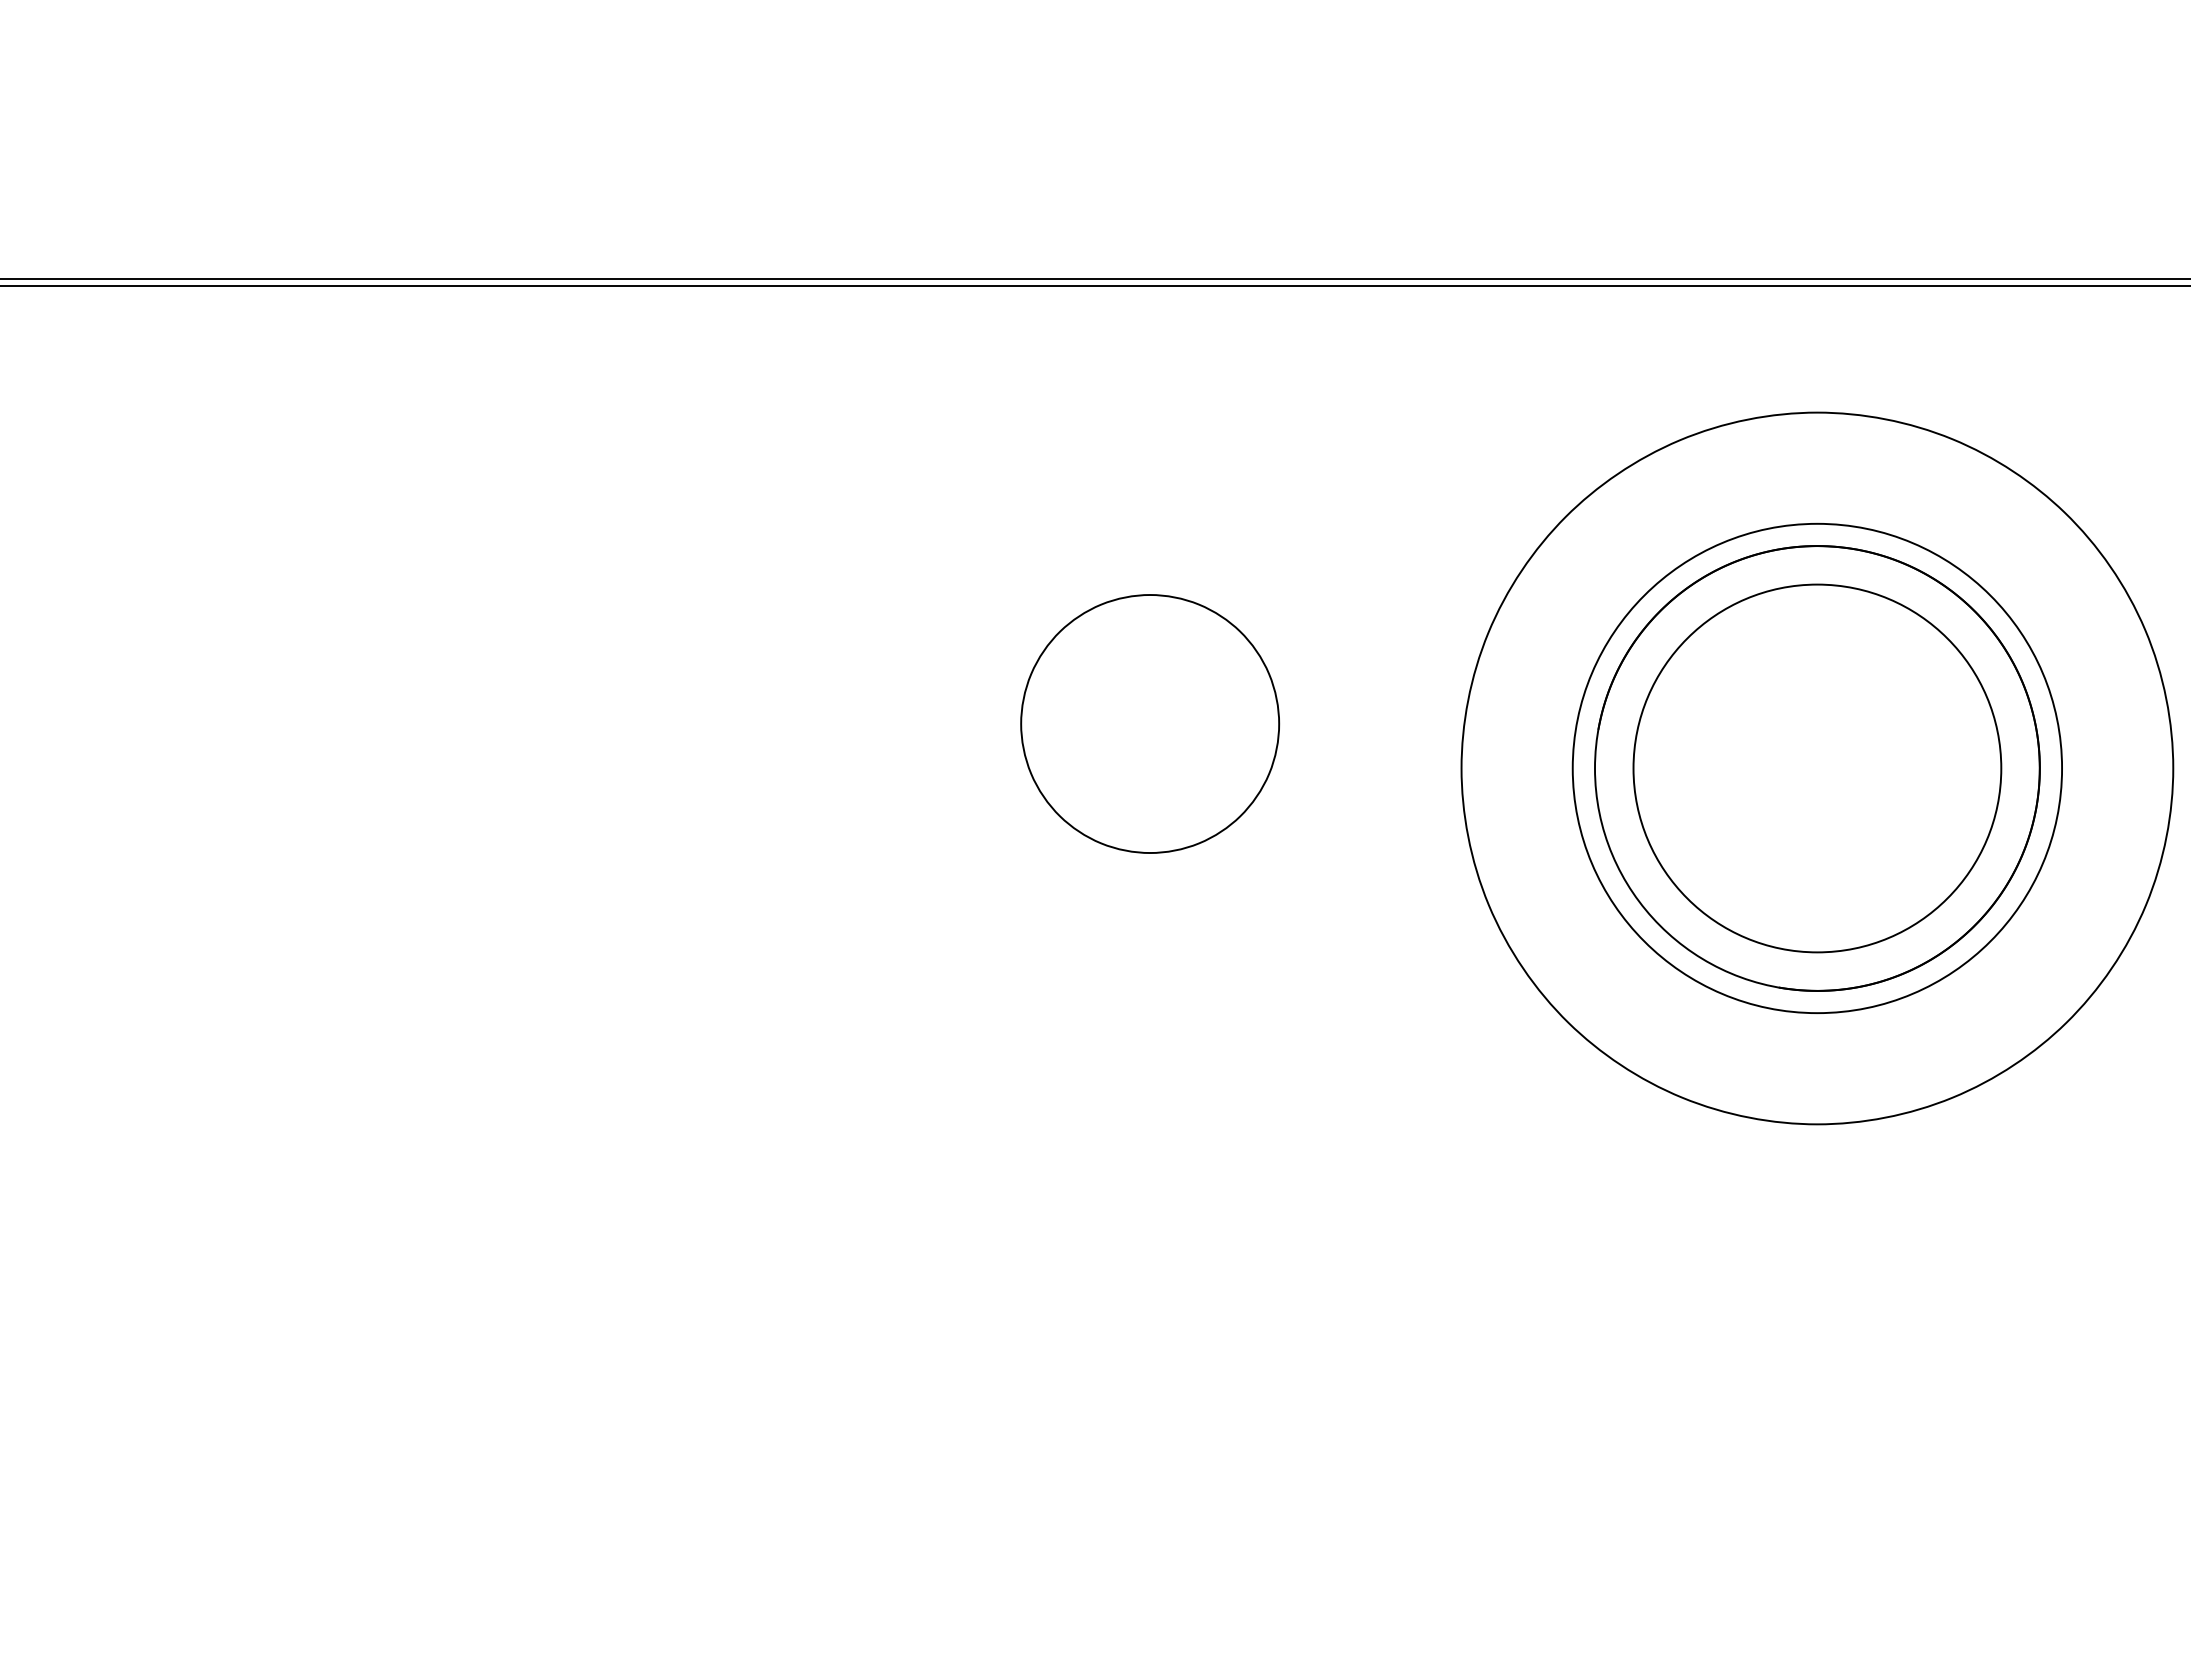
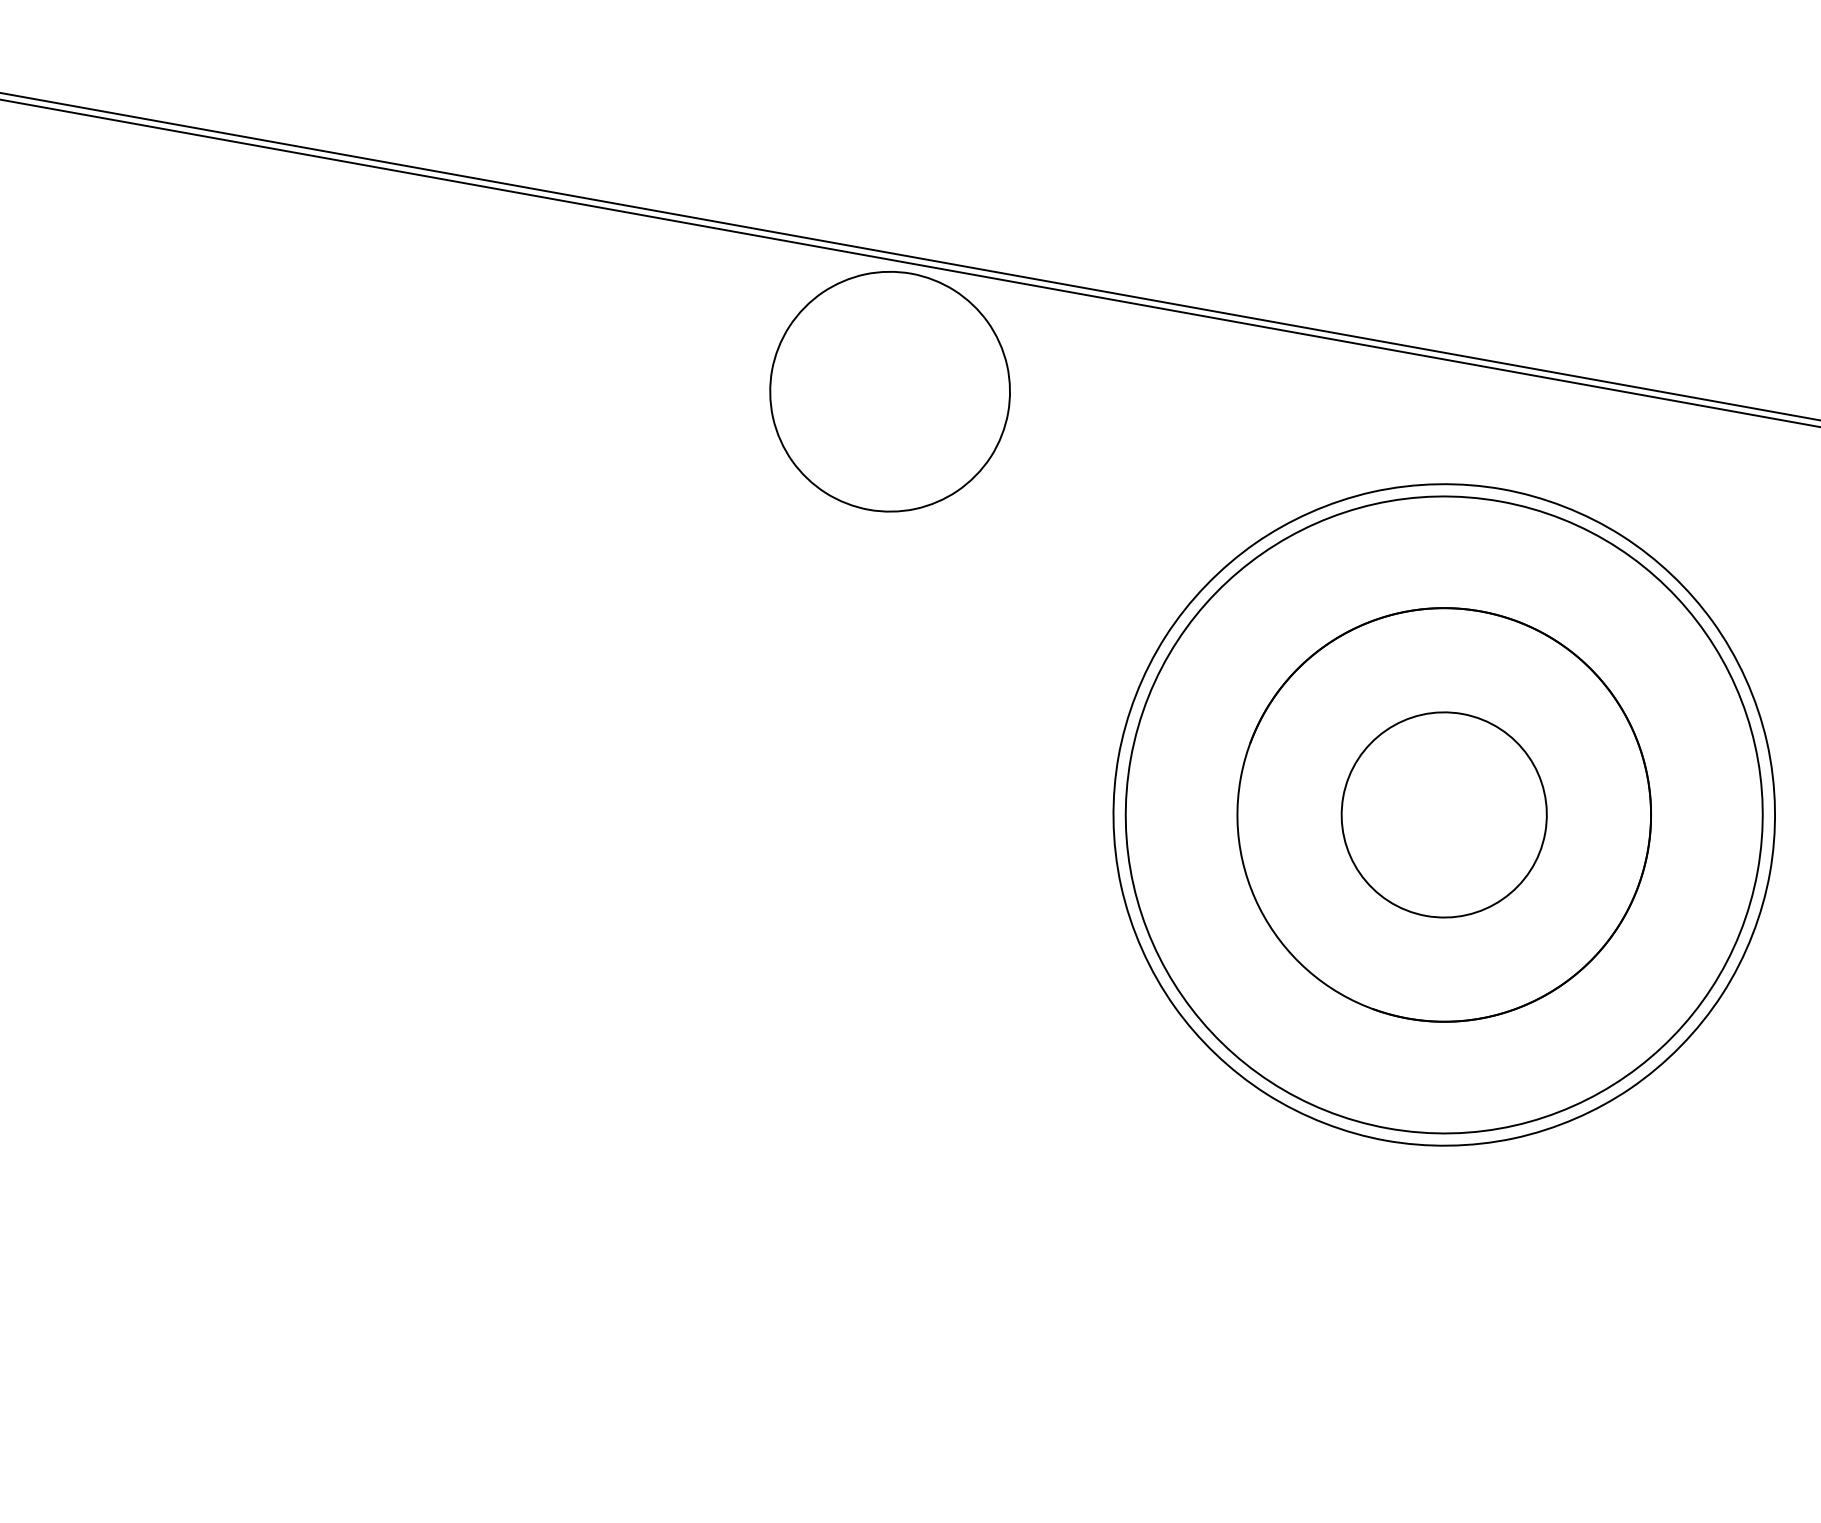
part: (1150, 723) -> (890, 391), moved
circle: (1817, 768) -> (1444, 814), size x0.6
circle: (1817, 768) -> (1444, 814), size x1.4

